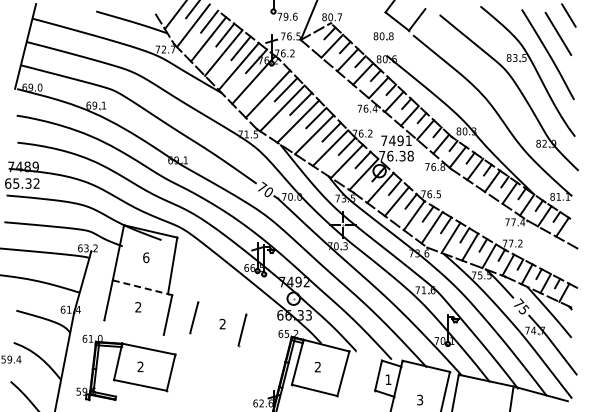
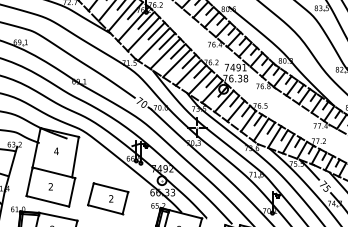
line: (271, 74) -> (146, 20), added
text: (145, 257) -> (56, 151), 6 -> 4
line: (142, 287) -> (53, 172), dashed -> solid
line: (222, 308) -> (111, 187), added
line: (133, 327) -> (47, 201), added
line: (214, 338) -> (105, 209), added

